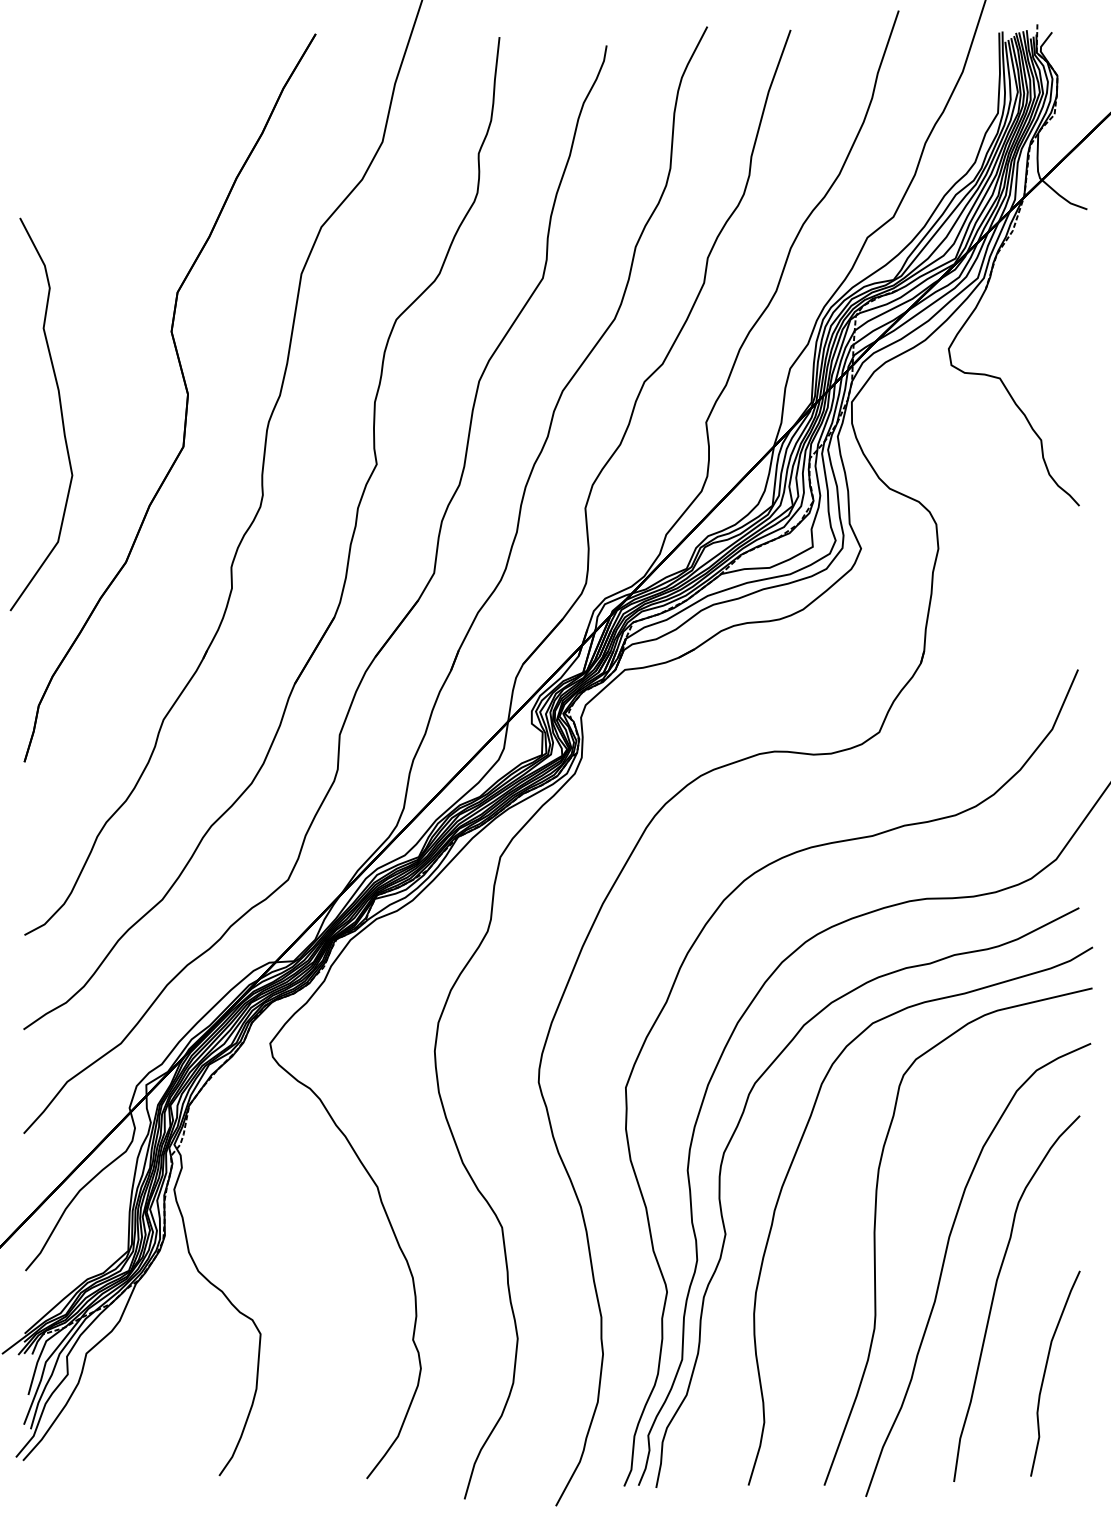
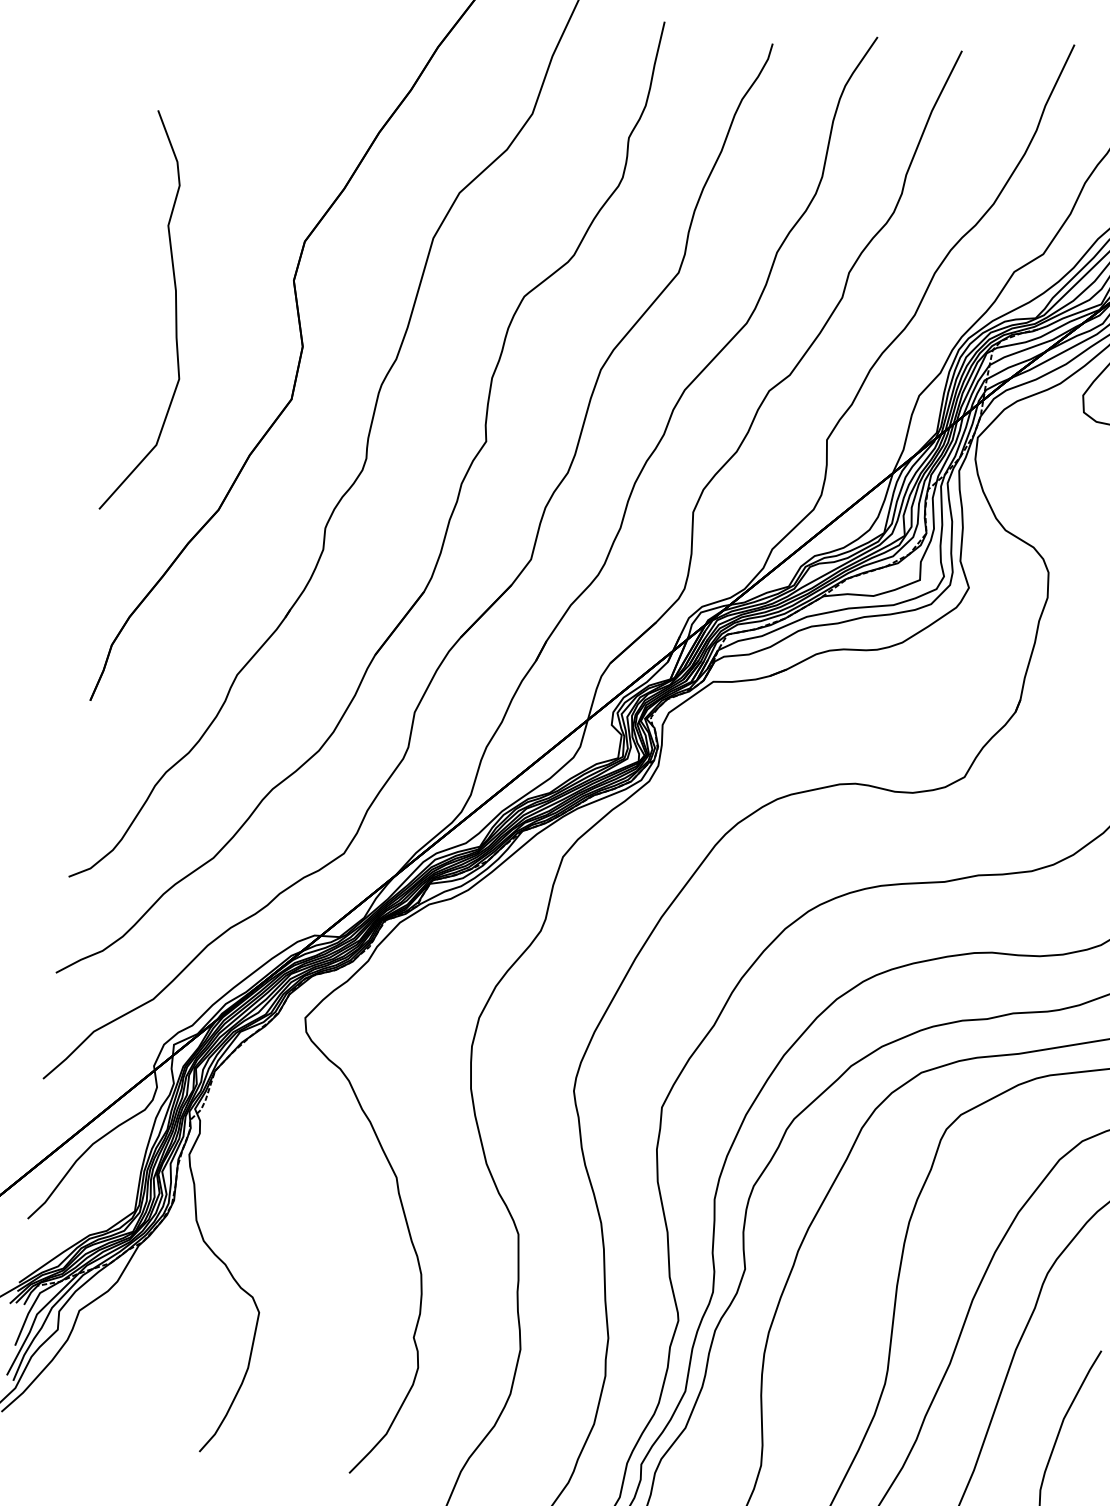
curve: (60, 413) -> (174, 314), moved

